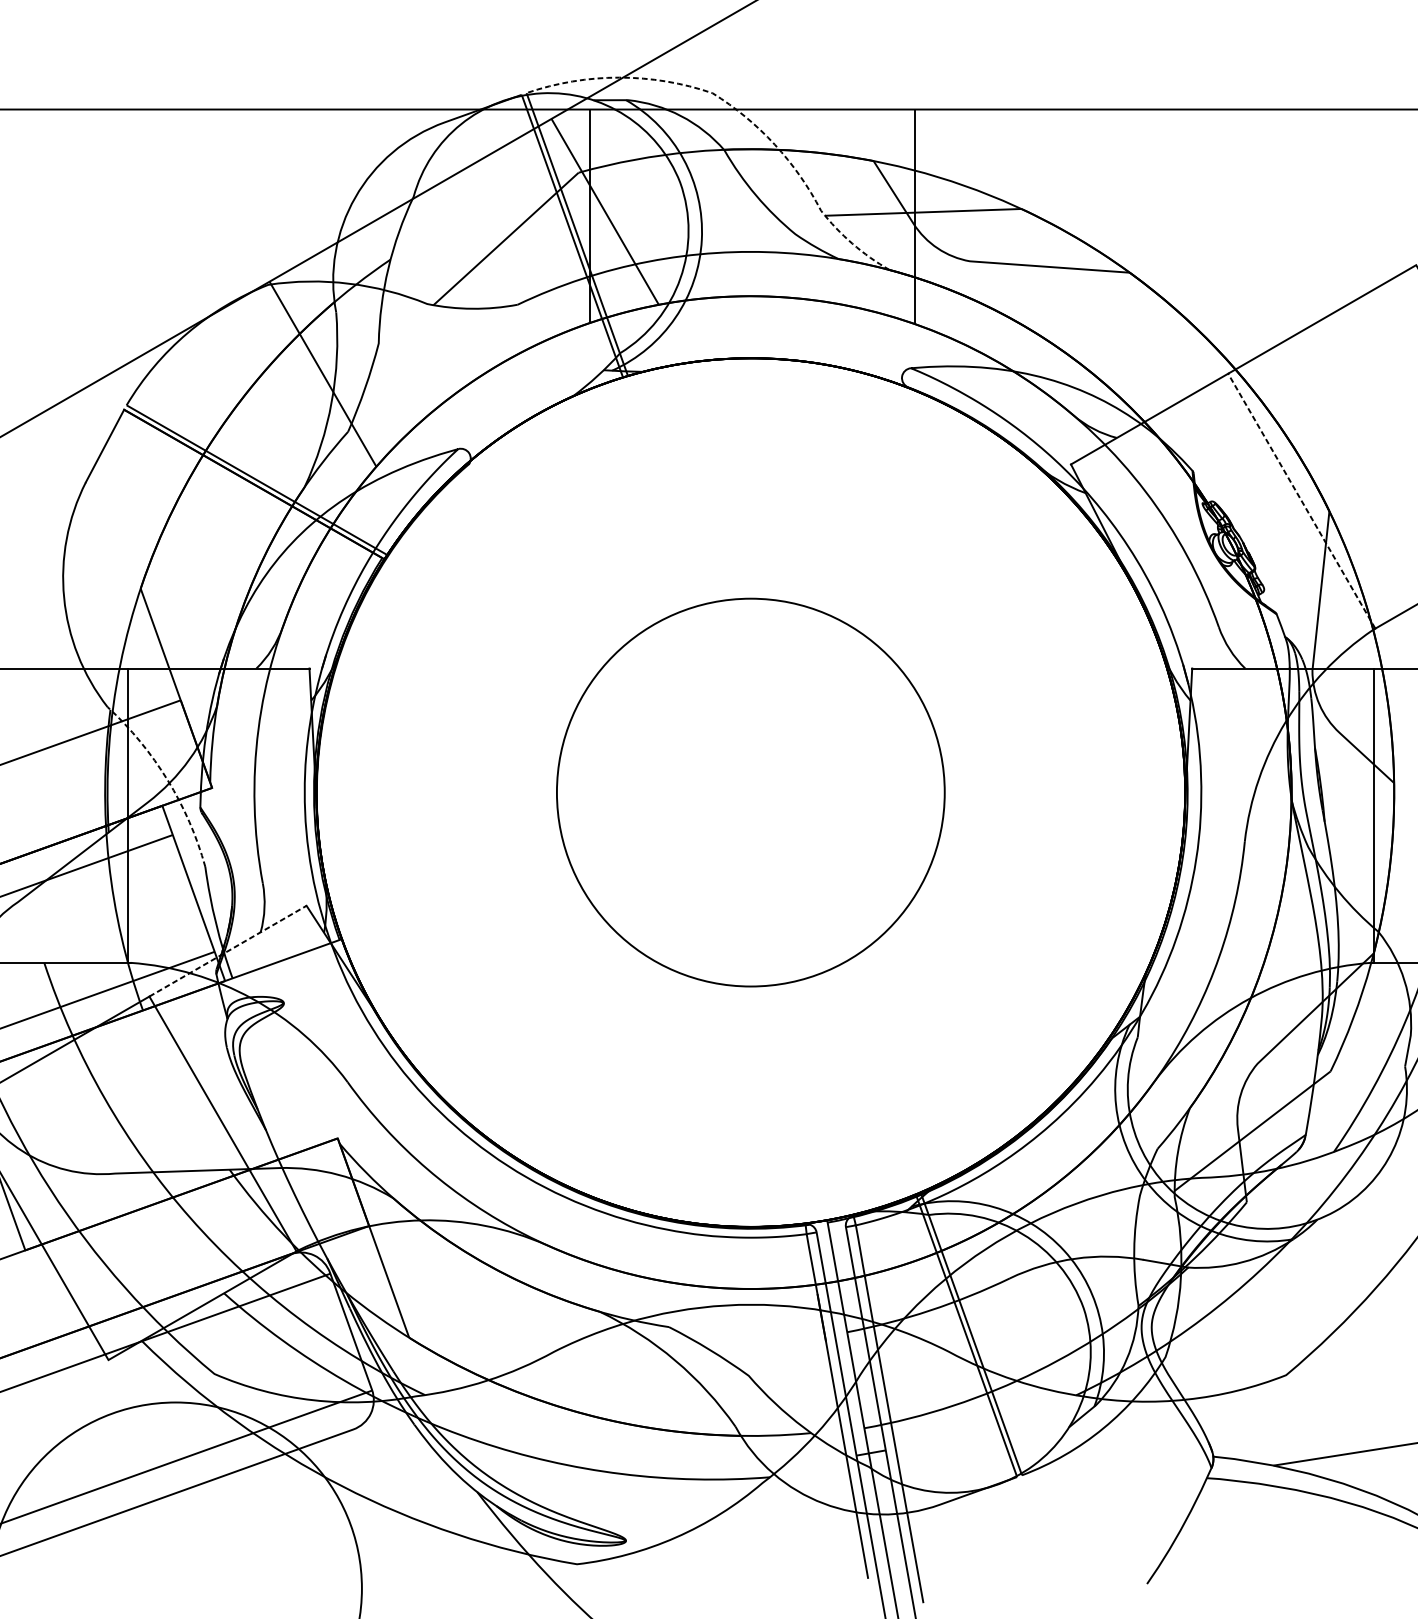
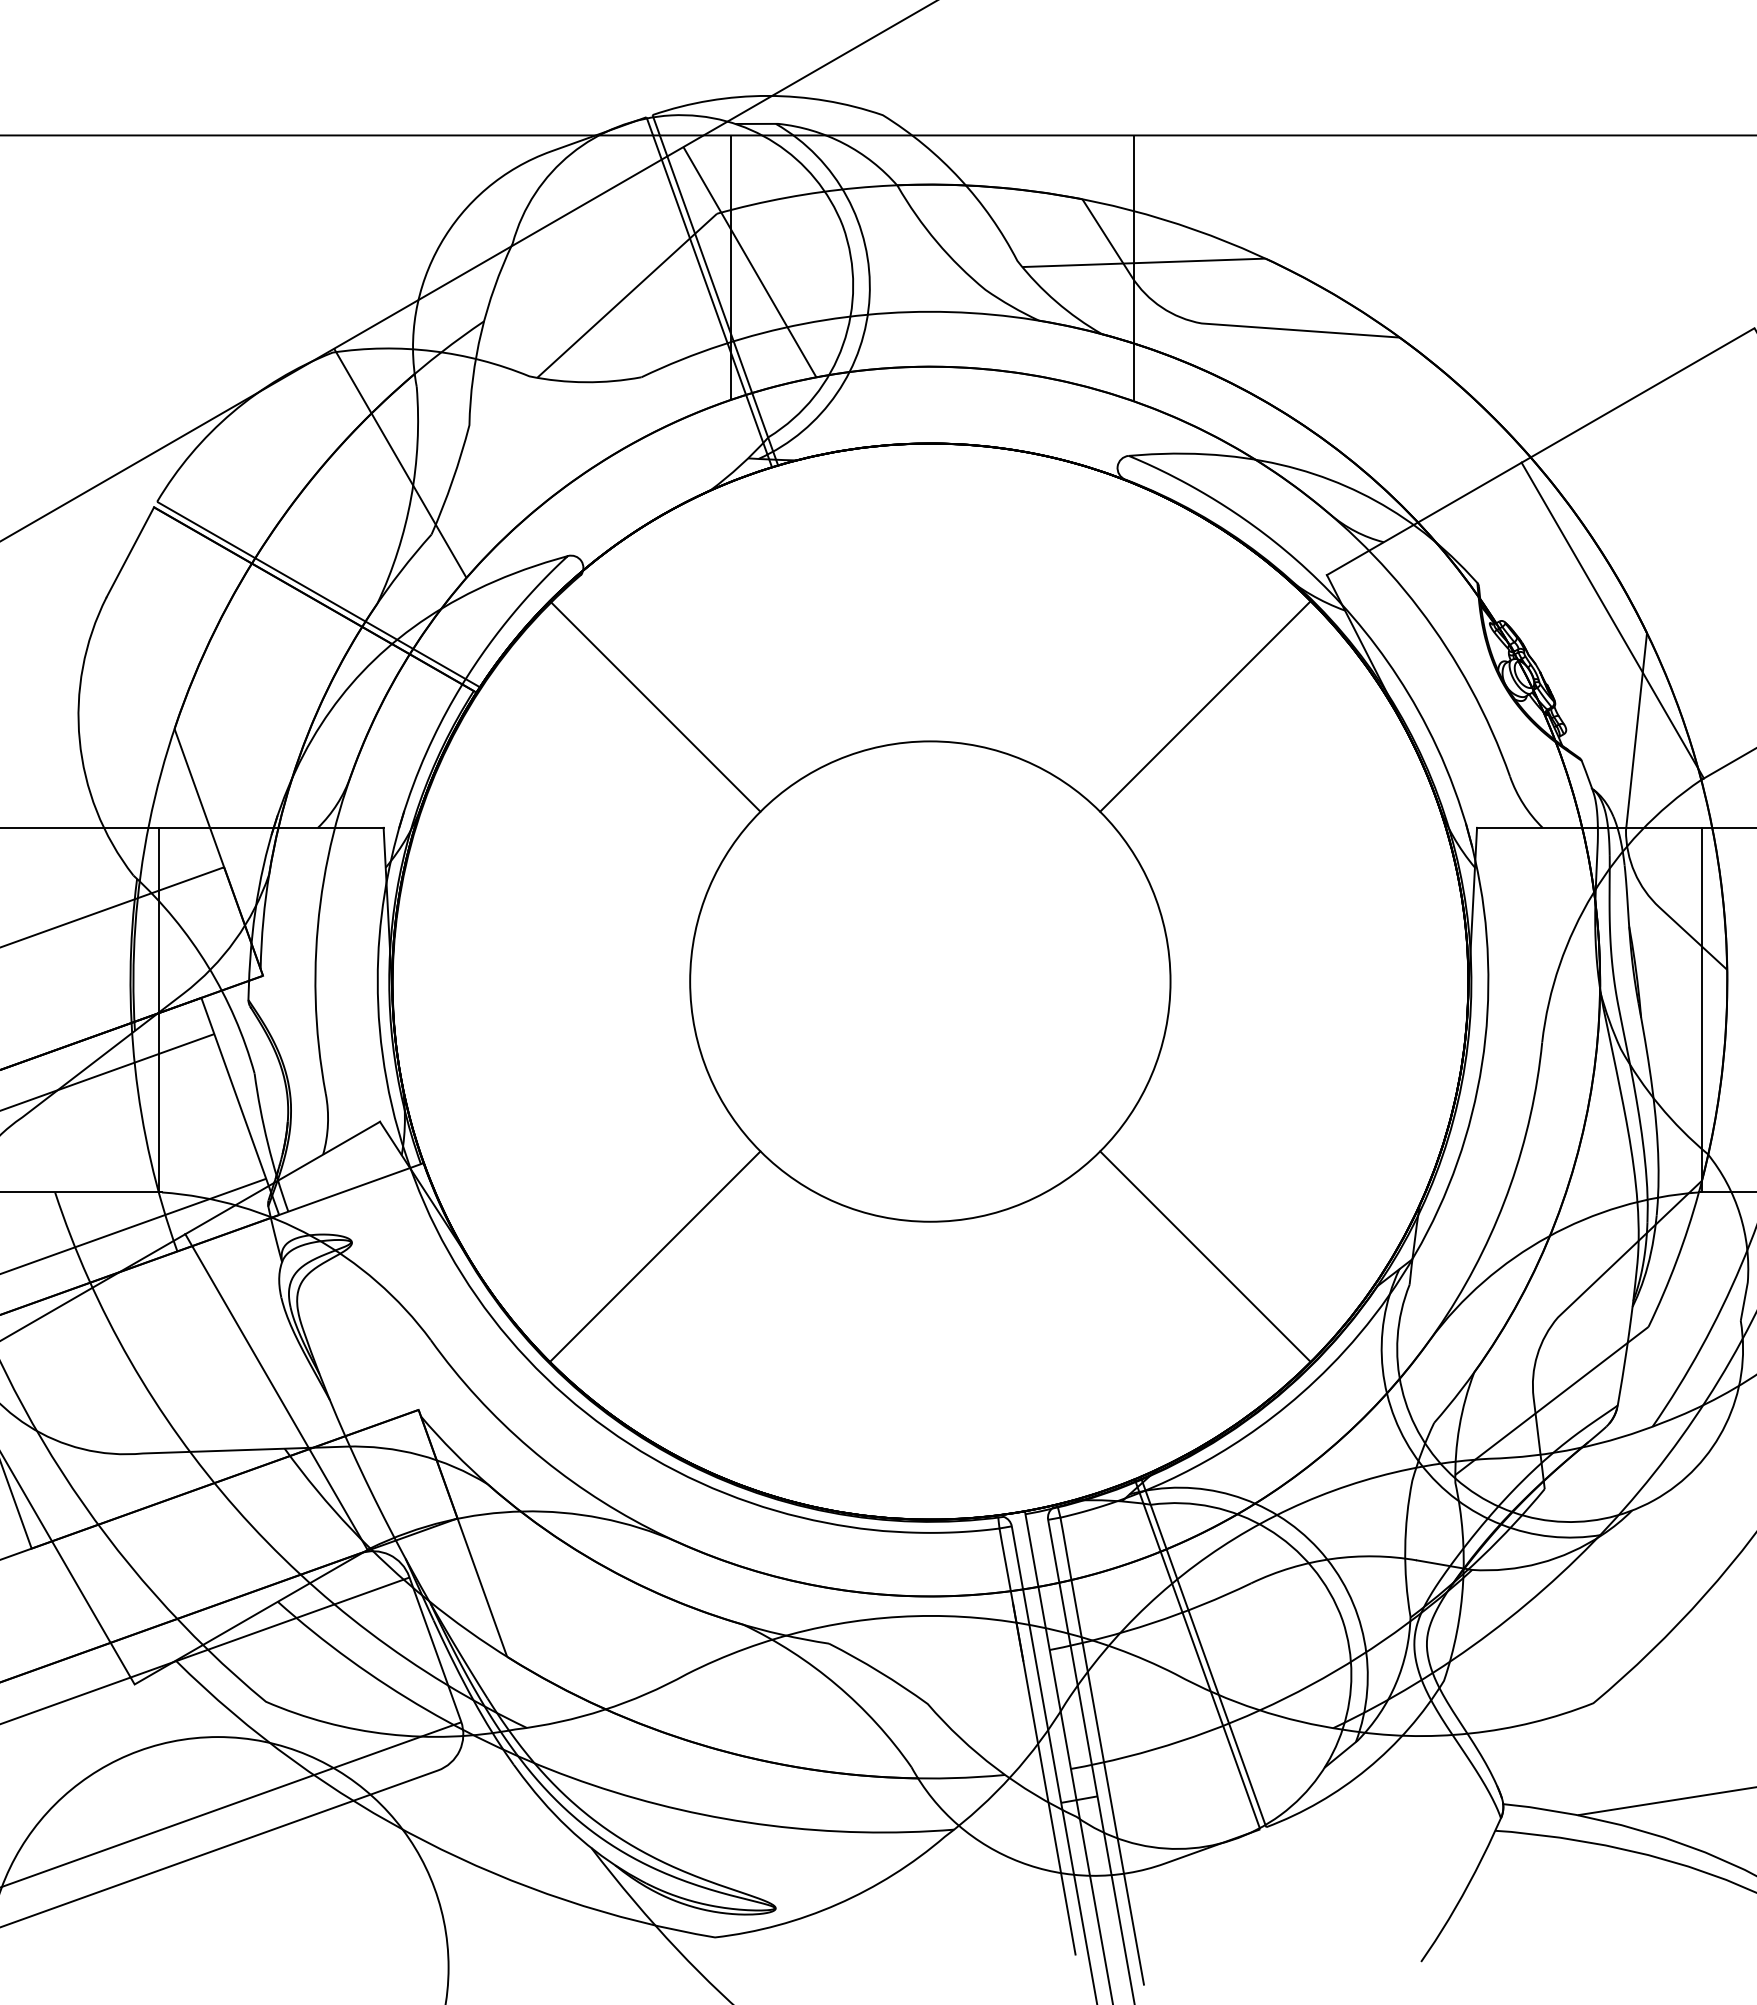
line: (740, 112) -> (917, 139), dashed -> solid
line: (1301, 501) -> (1612, 620), dashed -> solid
line: (528, 570) -> (654, 706), added
line: (972, 570) -> (1205, 706), added
arc: (167, 780) -> (207, 966), dashed -> solid
line: (228, 950) -> (283, 1177), dashed -> solid
line: (528, 1014) -> (654, 1256), added
line: (972, 1014) -> (1205, 1256), added

